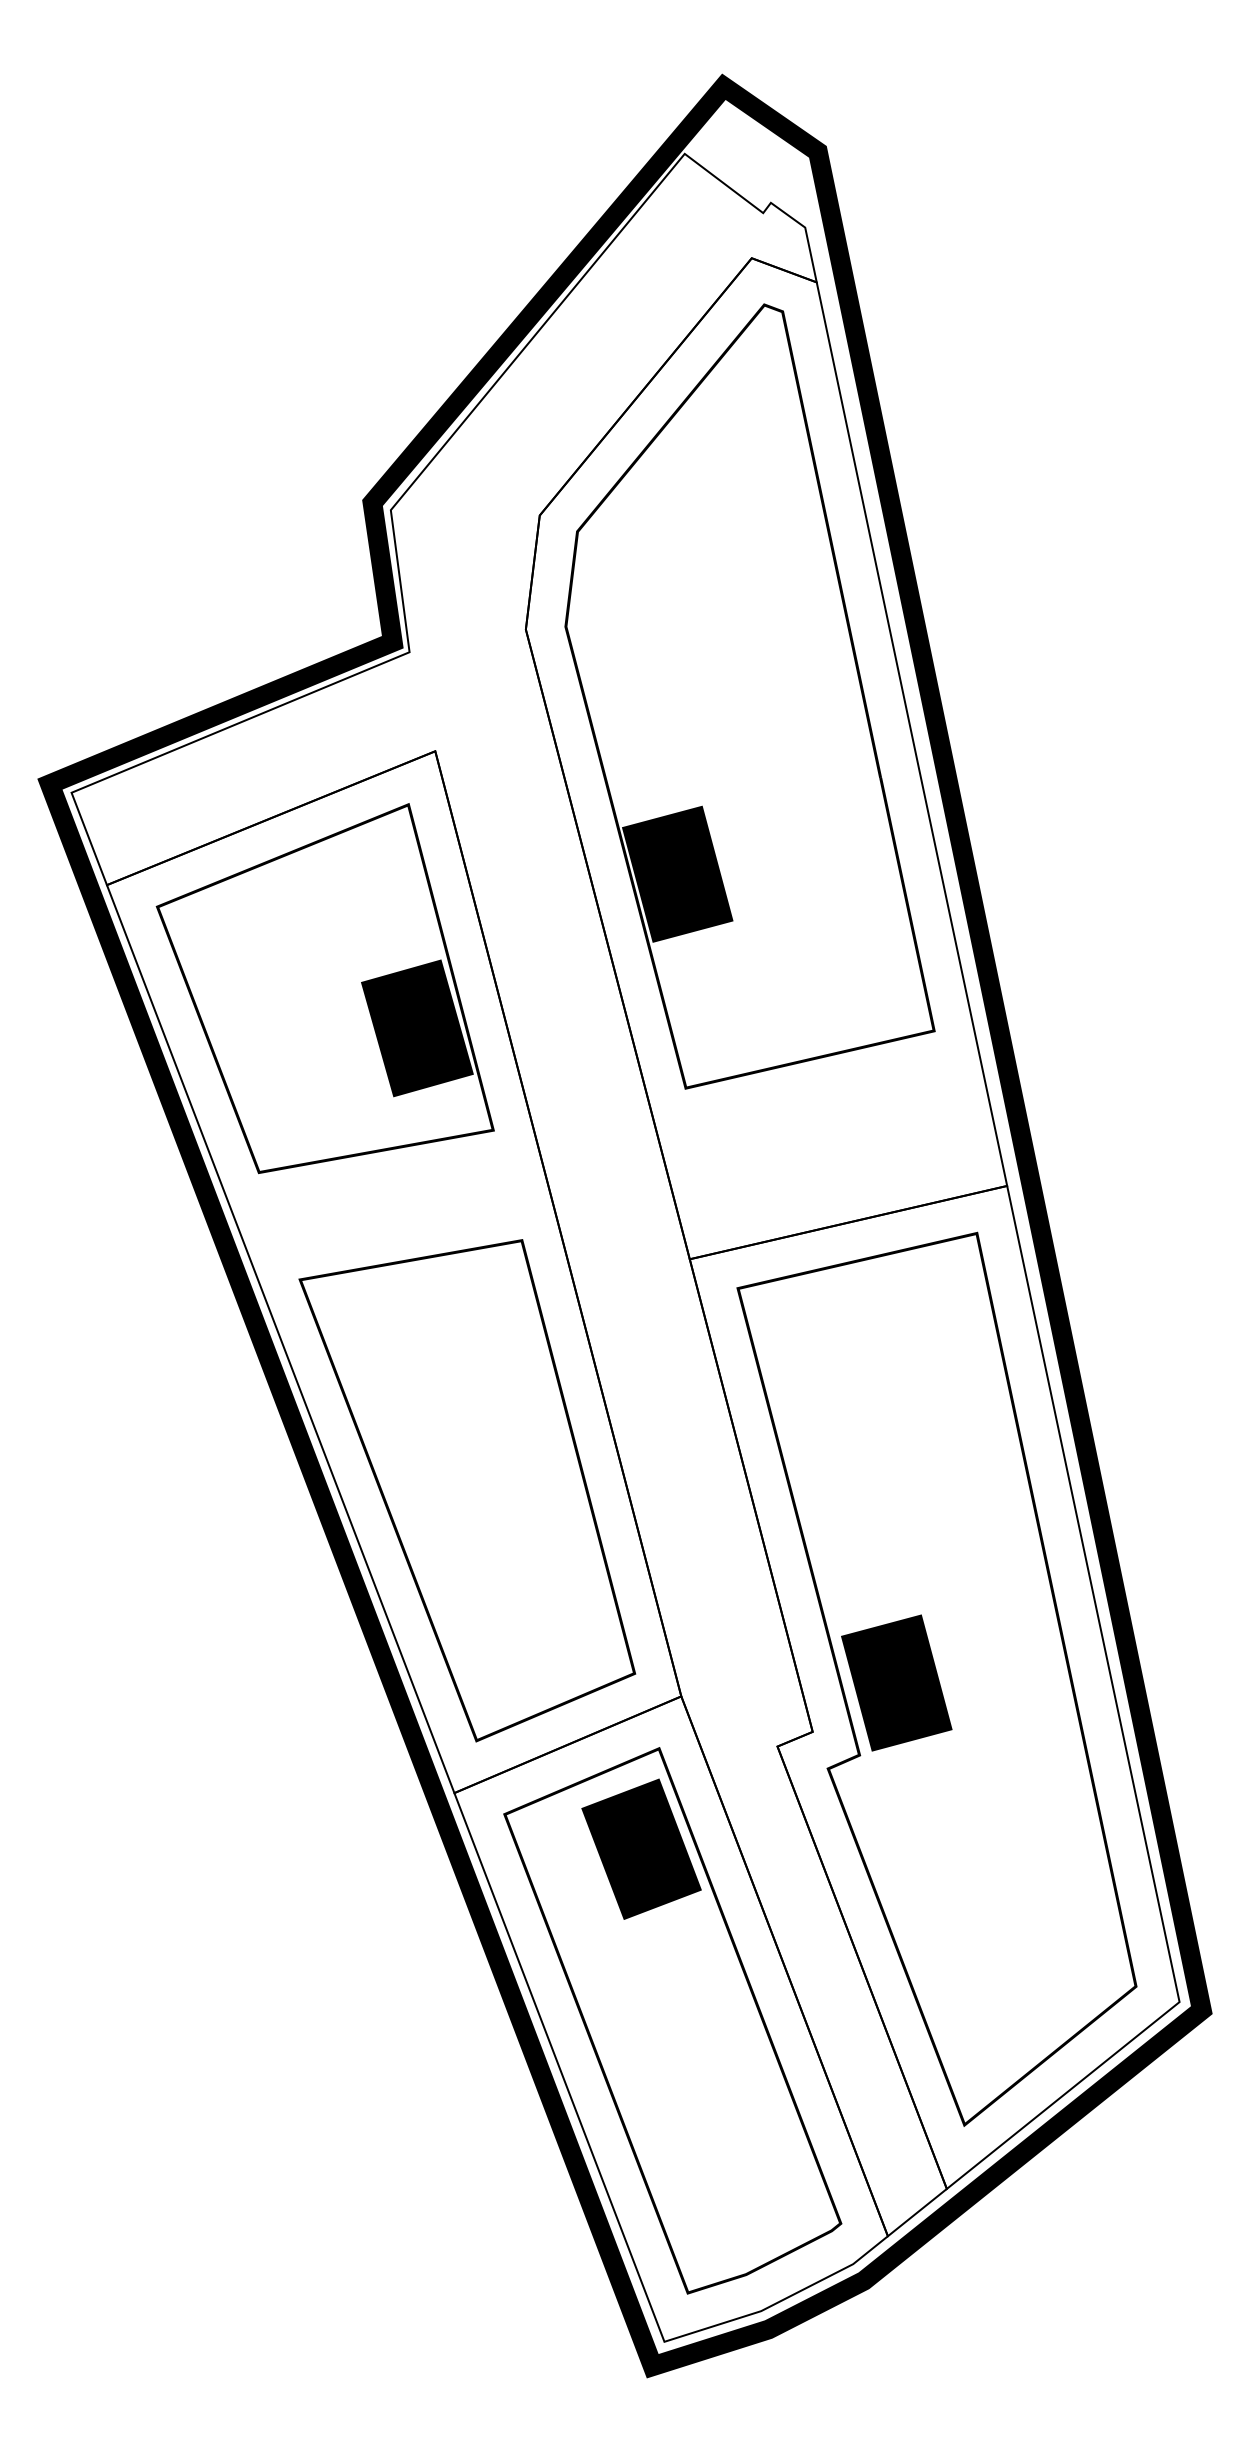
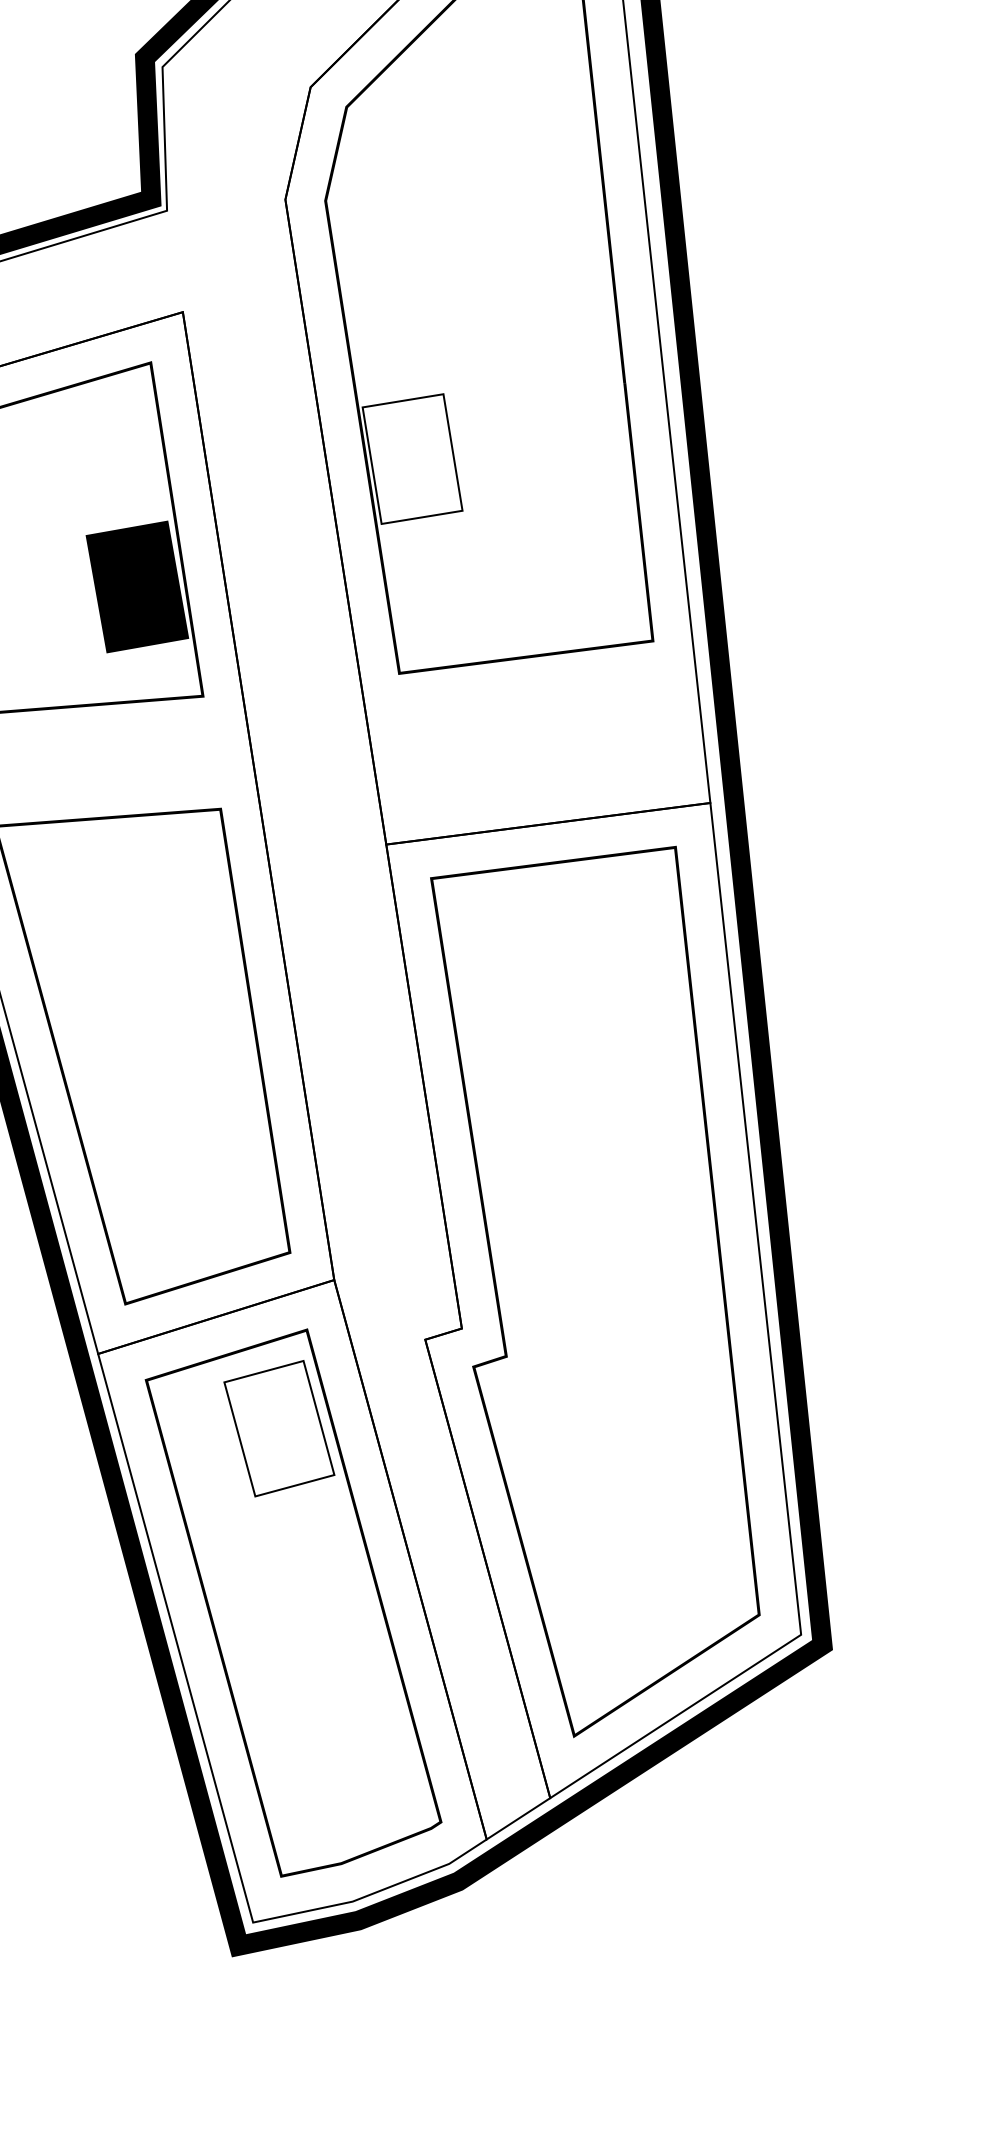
fill: (677, 873) -> (412, 458), removed
part: (896, 1682) -> (550, 1287), removed
fill: (641, 1848) -> (279, 1427), removed

